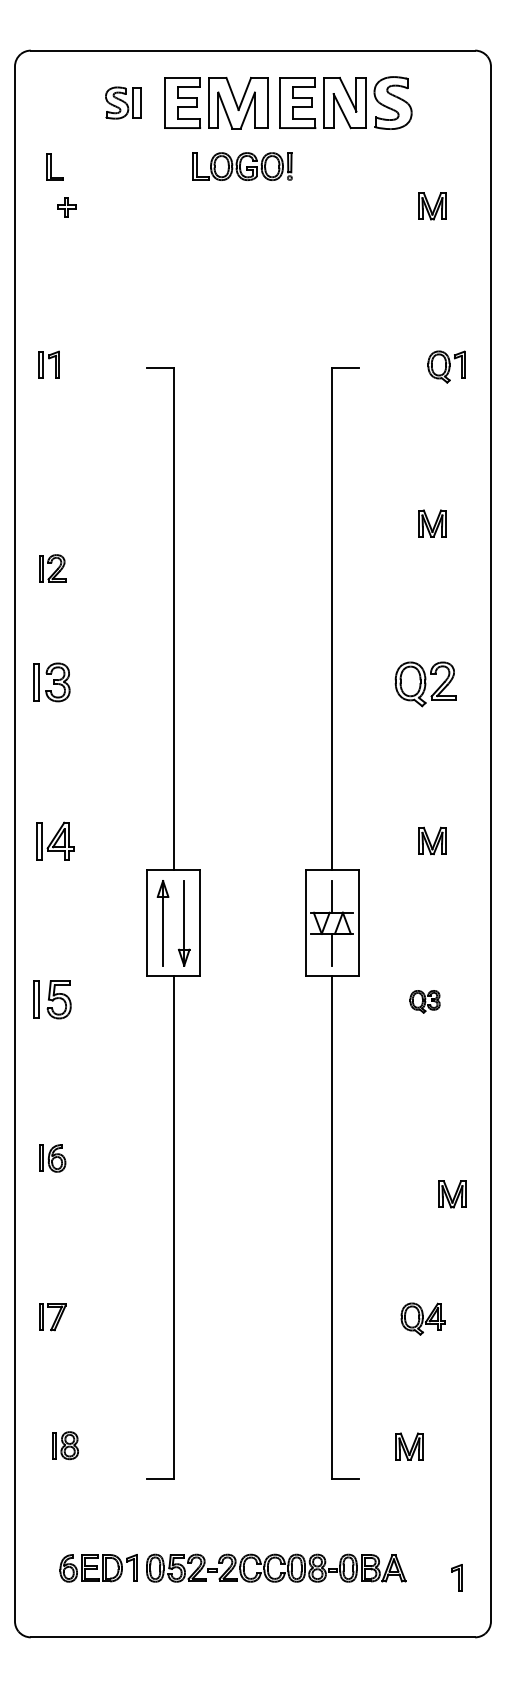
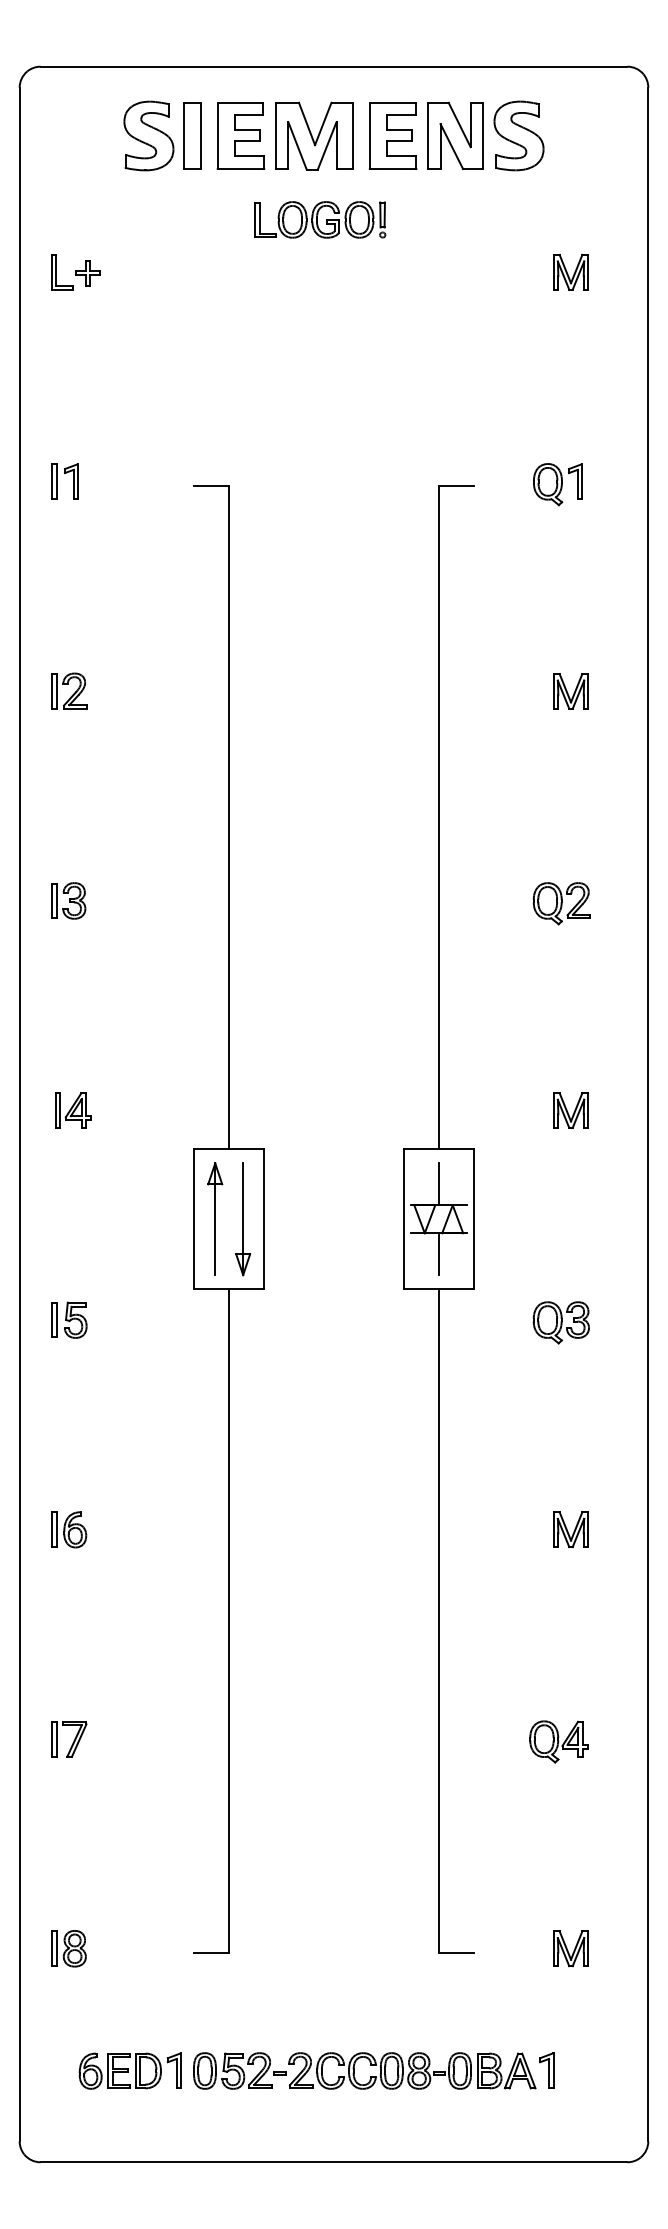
part: (123, 102) -> (162, 135), size x1.67
part: (54, 166) -> (61, 271), moved
part: (446, 366) -> (557, 483), moved
part: (52, 568) -> (69, 691), moved
part: (52, 681) -> (69, 899), size x0.71
part: (425, 684) -> (561, 903), size x0.71
part: (55, 840) -> (73, 1109), size x0.71
part: (52, 999) -> (69, 1319), size x0.71
part: (424, 1001) -> (560, 1322), size x1.43
part: (452, 1194) -> (571, 1529), moved
part: (65, 1445) -> (69, 1948), moved
part: (409, 1446) -> (571, 1948), moved
part: (456, 1577) -> (545, 2070), moved

